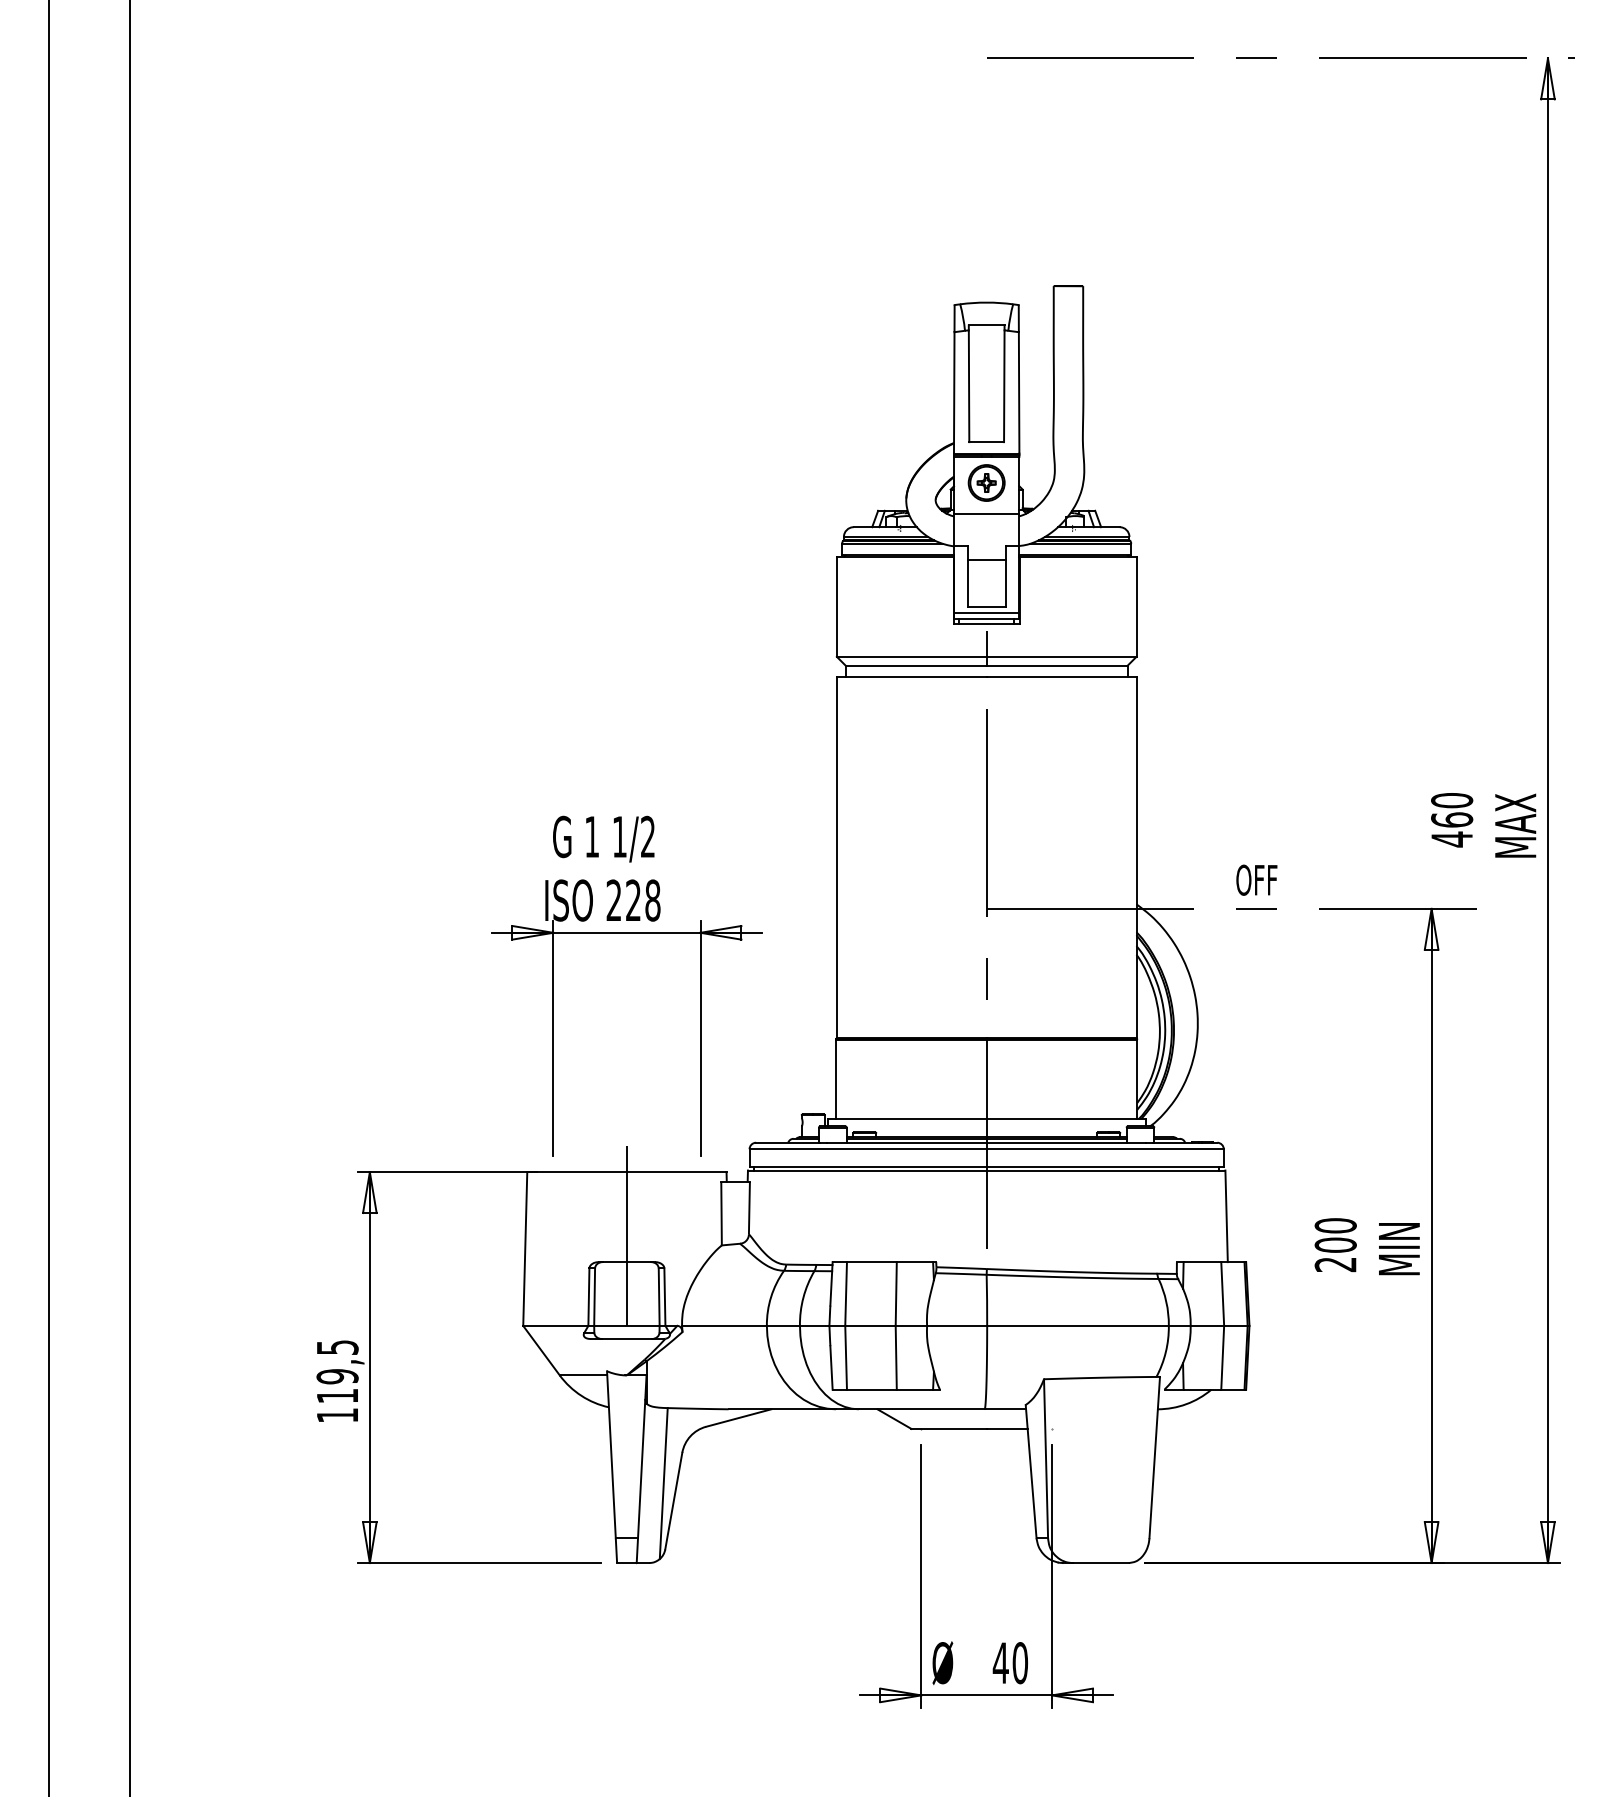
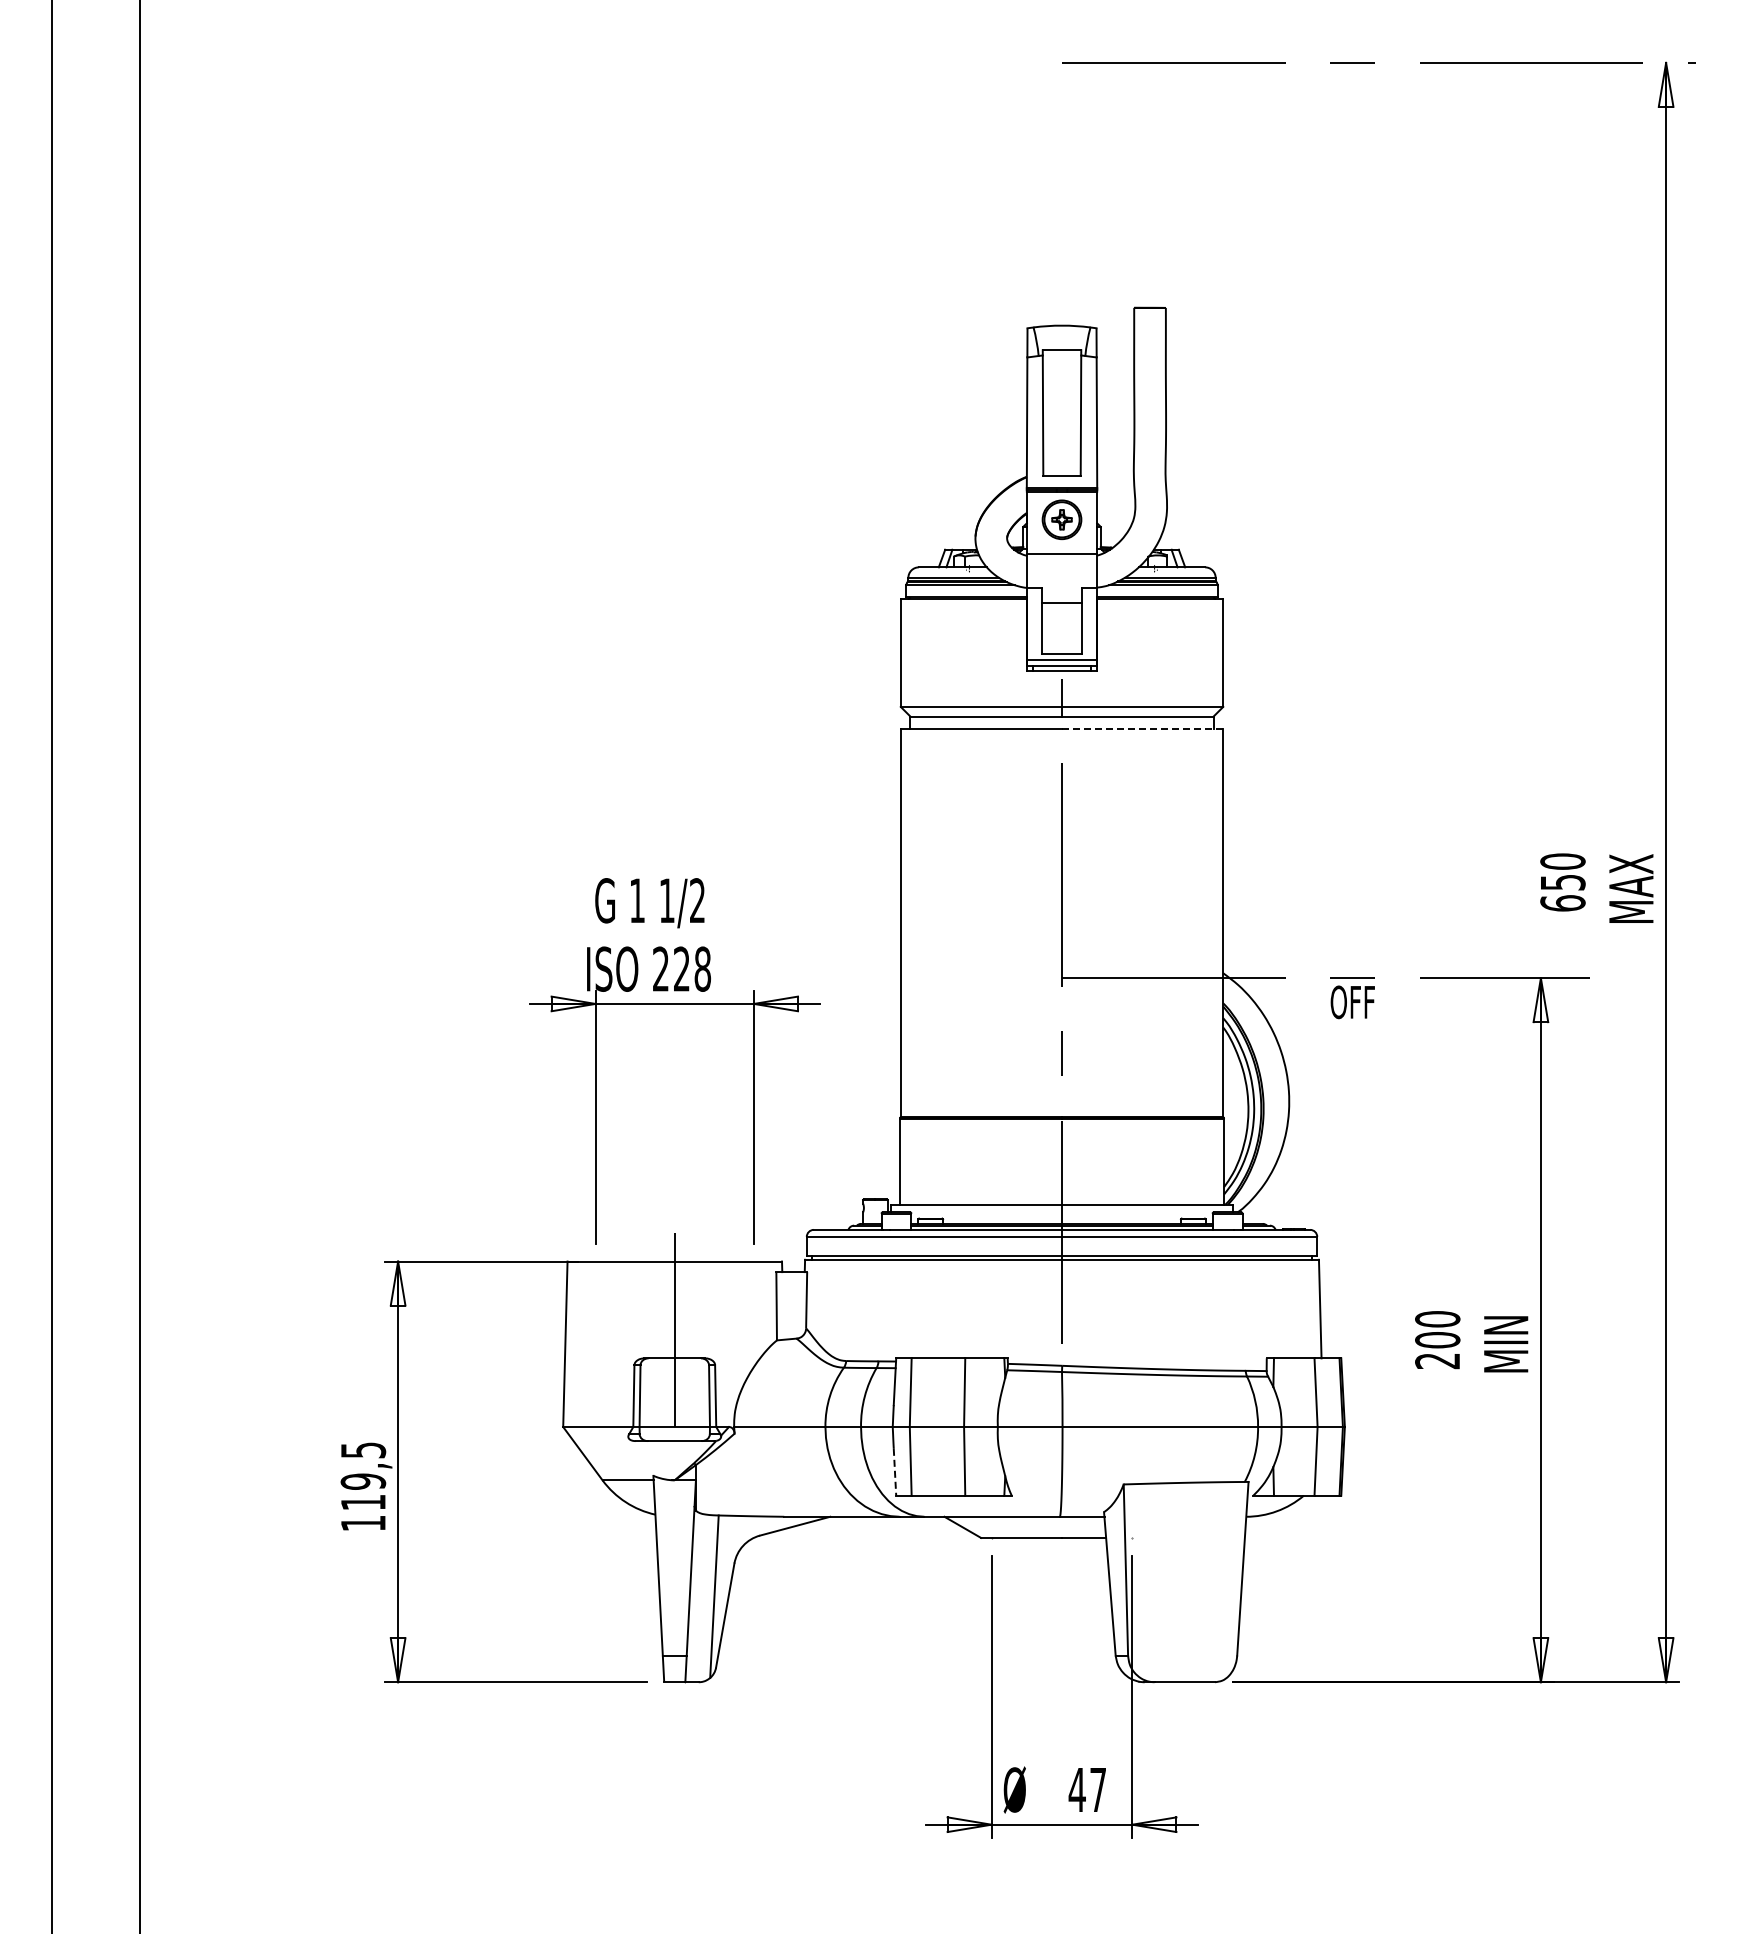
line: (1061, 676) -> (1142, 728), solid -> dashed
text: (1451, 830) -> (1562, 893), 460 -> 650
text: (1256, 880) -> (1352, 1002), moved
line: (831, 1368) -> (895, 1472), solid -> dashed
text: (1020, 1662) -> (1098, 1789), 40 -> 47

